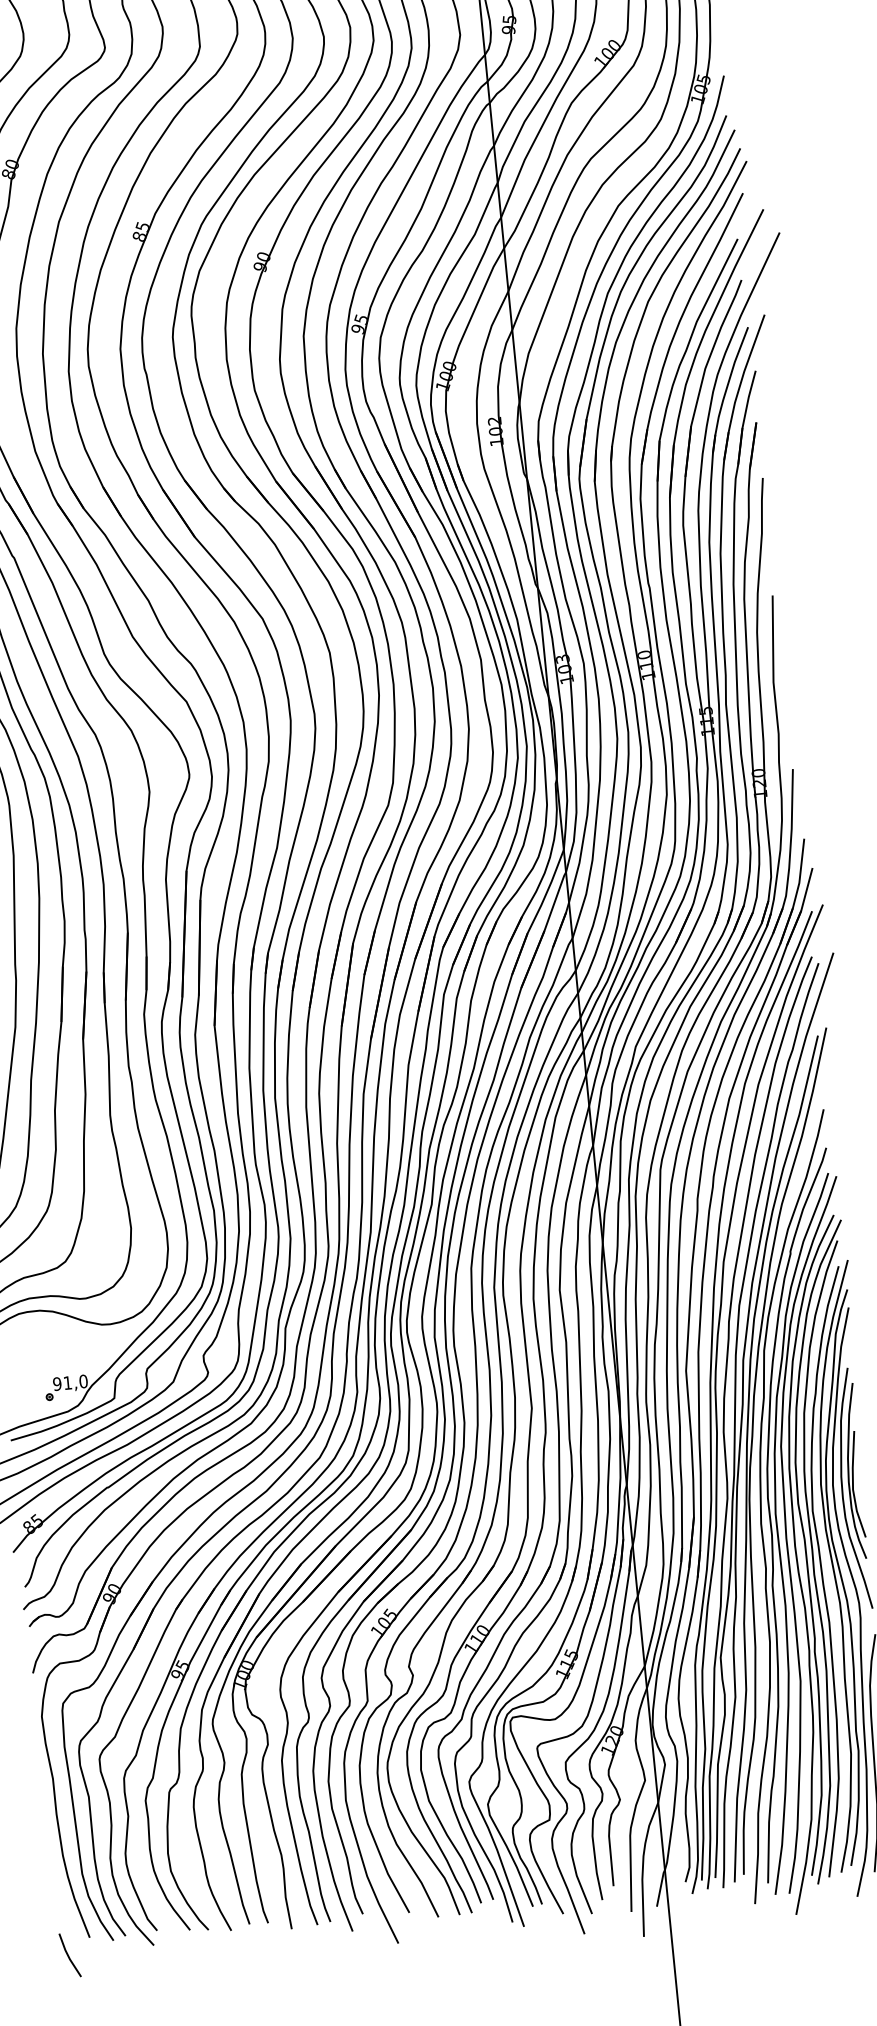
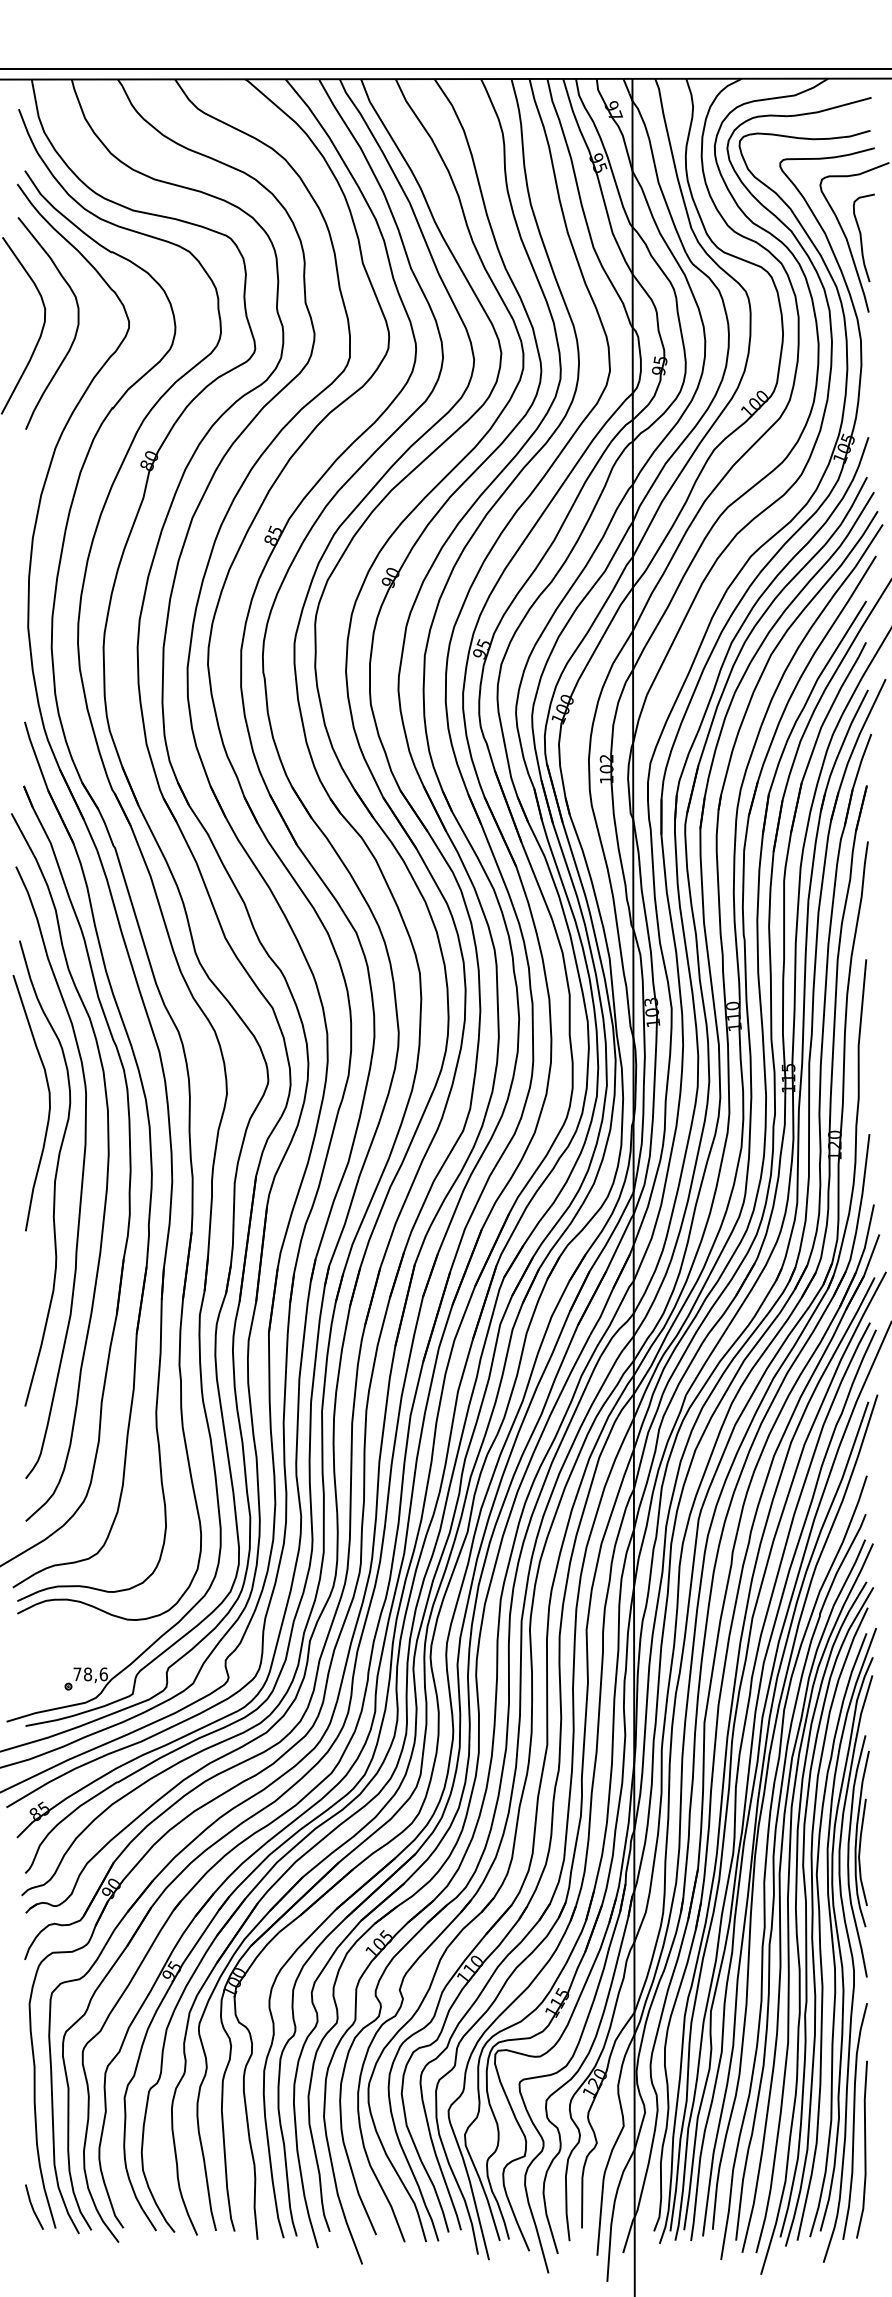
text: (70, 1382) -> (90, 1674), 91,0 -> 78,6
line: (69, 1955) -> (33, 2207), moved

